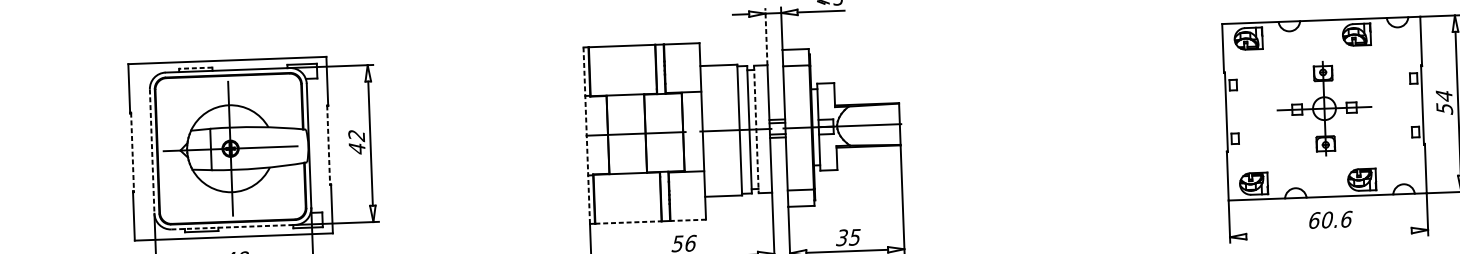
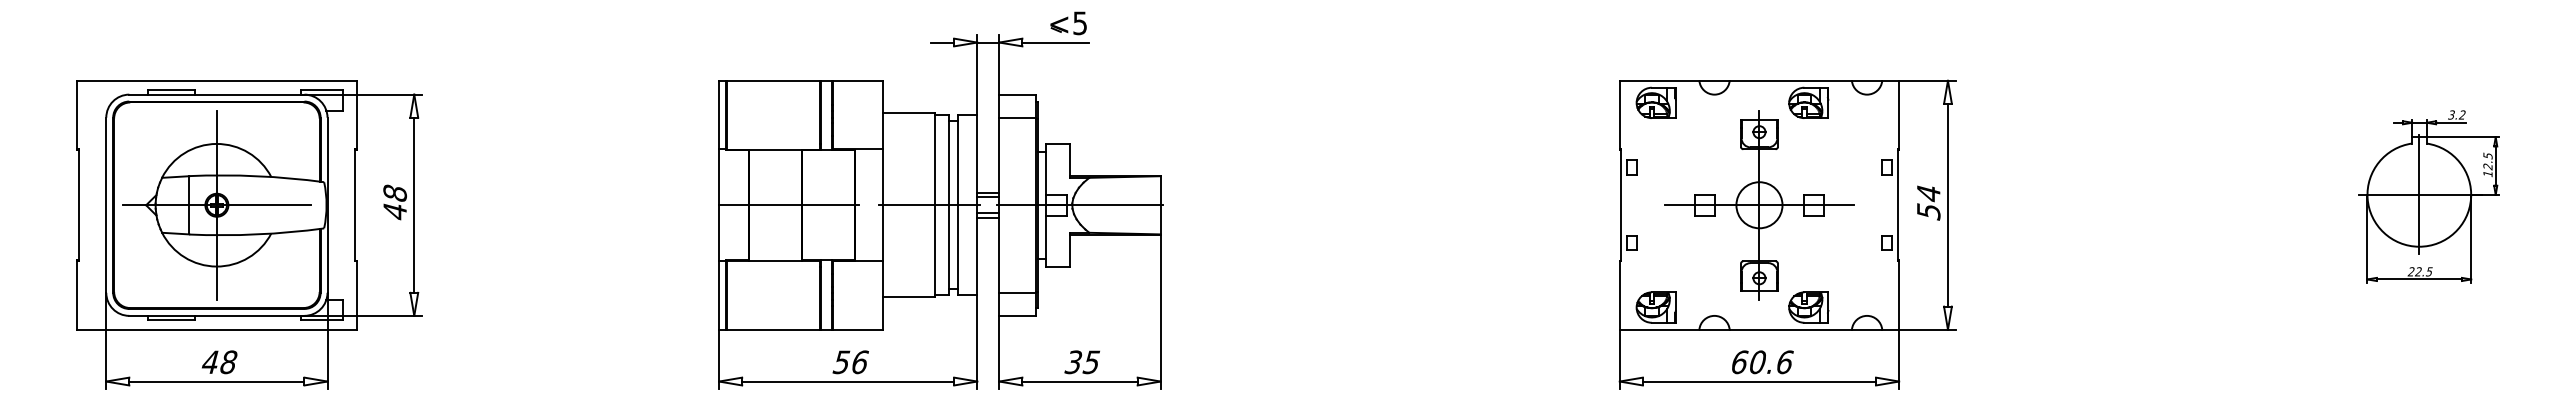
line: (766, 36) -> (977, 74), dashed -> solid
line: (195, 68) -> (171, 90), dashed -> solid
part: (1324, 108) -> (1759, 205), size x1.43
line: (756, 129) -> (958, 205), dashed -> solid
text: (356, 135) -> (395, 193), 42 -> 48
line: (586, 135) -> (719, 204), dashed -> solid
line: (328, 145) -> (355, 205), dashed -> solid
line: (152, 151) -> (106, 205), dashed -> solid
line: (132, 152) -> (78, 205), dashed -> solid
line: (688, 220) -> (857, 329), dashed -> solid
line: (628, 222) -> (773, 329), dashed -> solid
line: (233, 226) -> (216, 315), dashed -> solid
line: (1329, 233) -> (1759, 381), added

